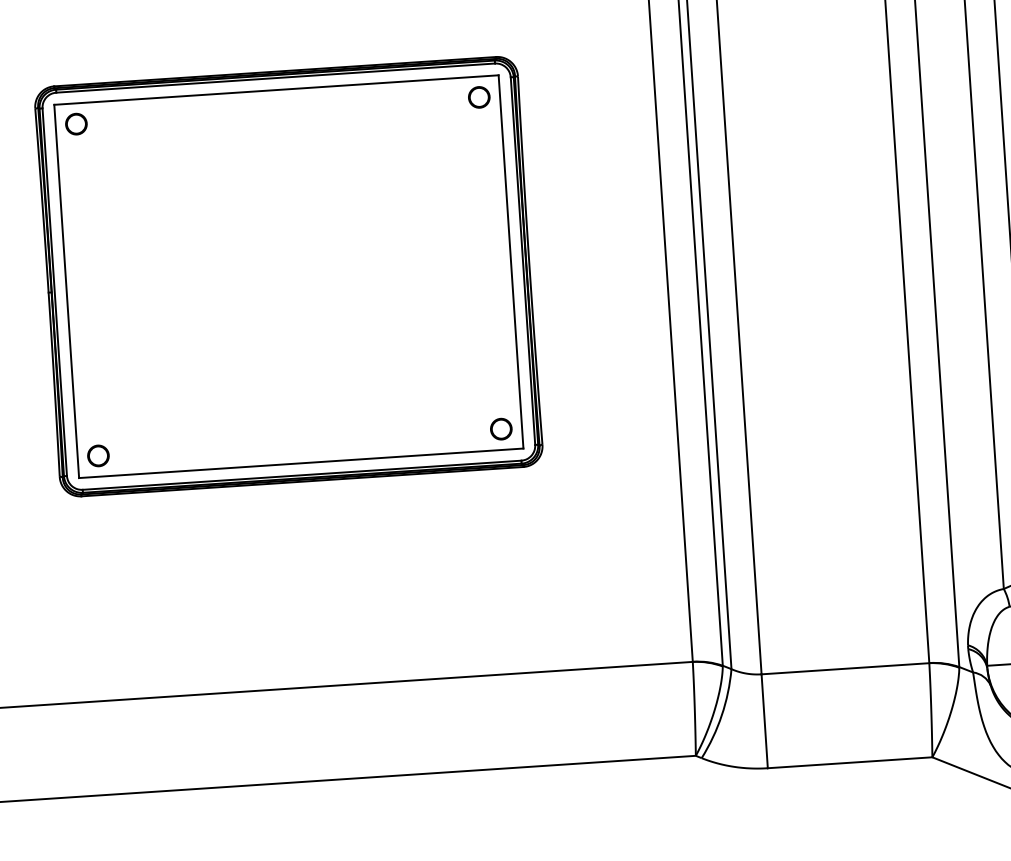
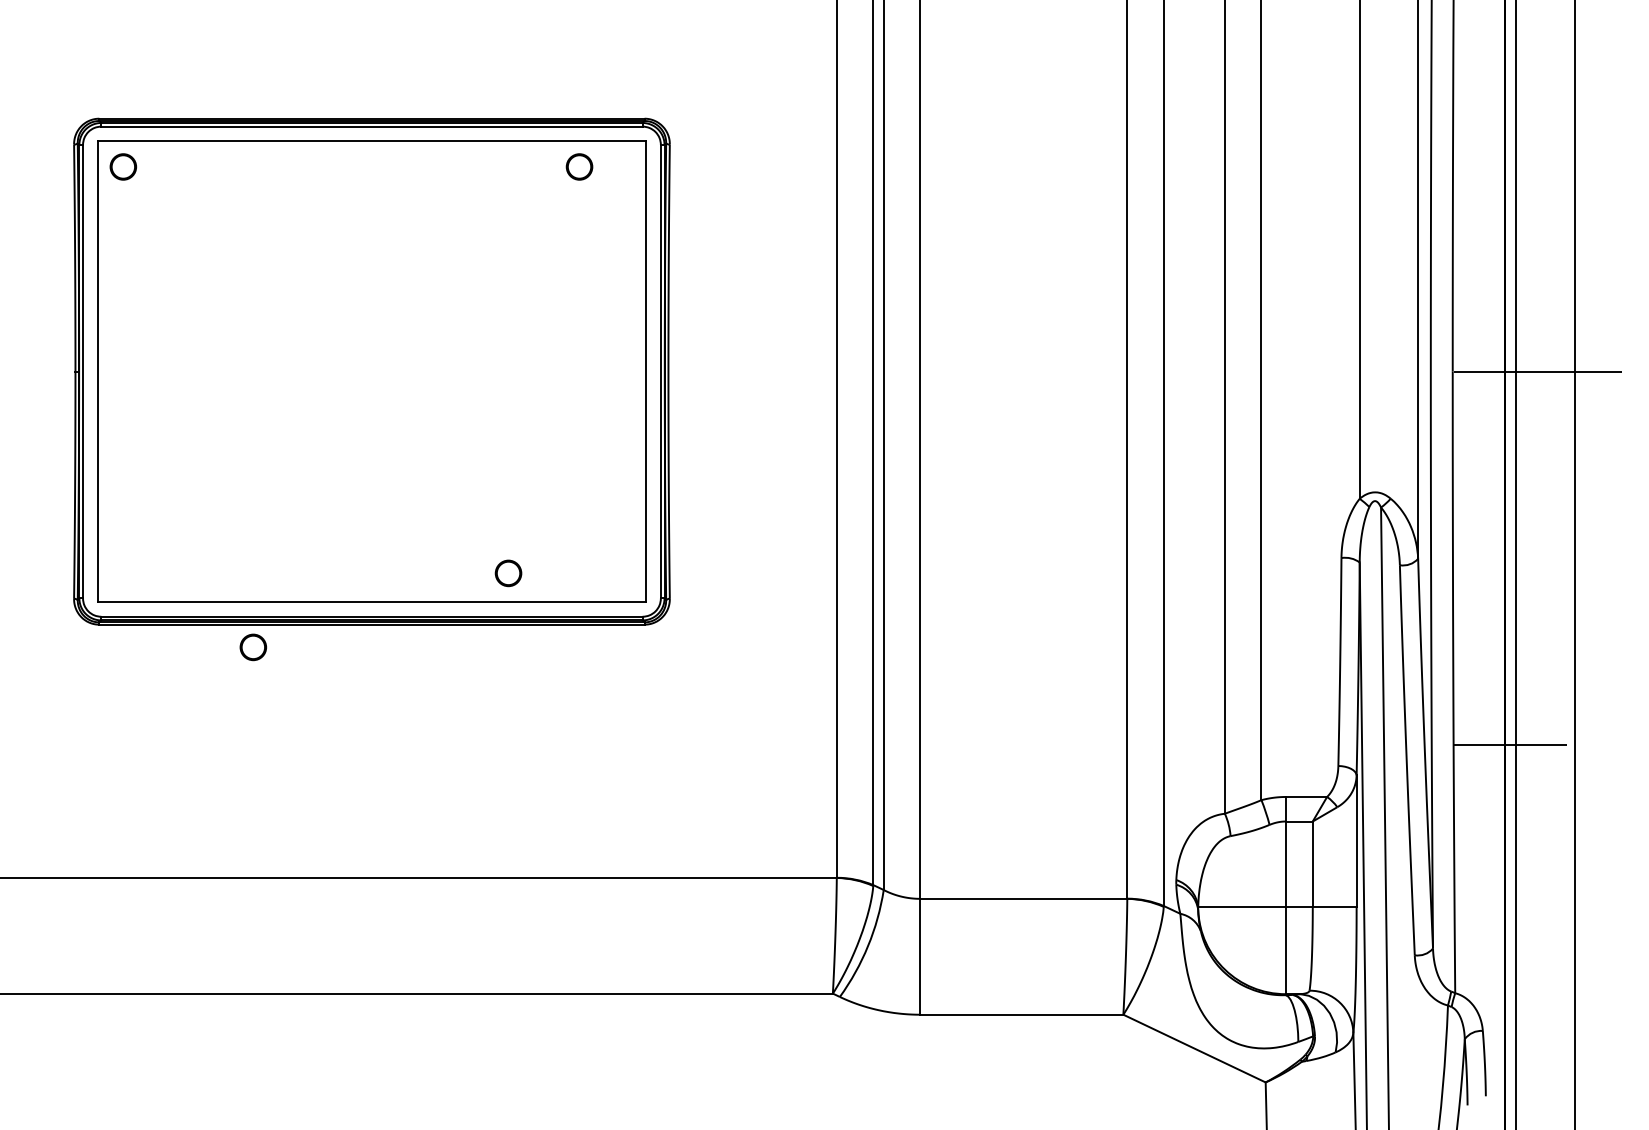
part: (479, 97) -> (579, 166), moved
part: (501, 429) -> (508, 573), moved
part: (98, 456) -> (253, 647), moved

